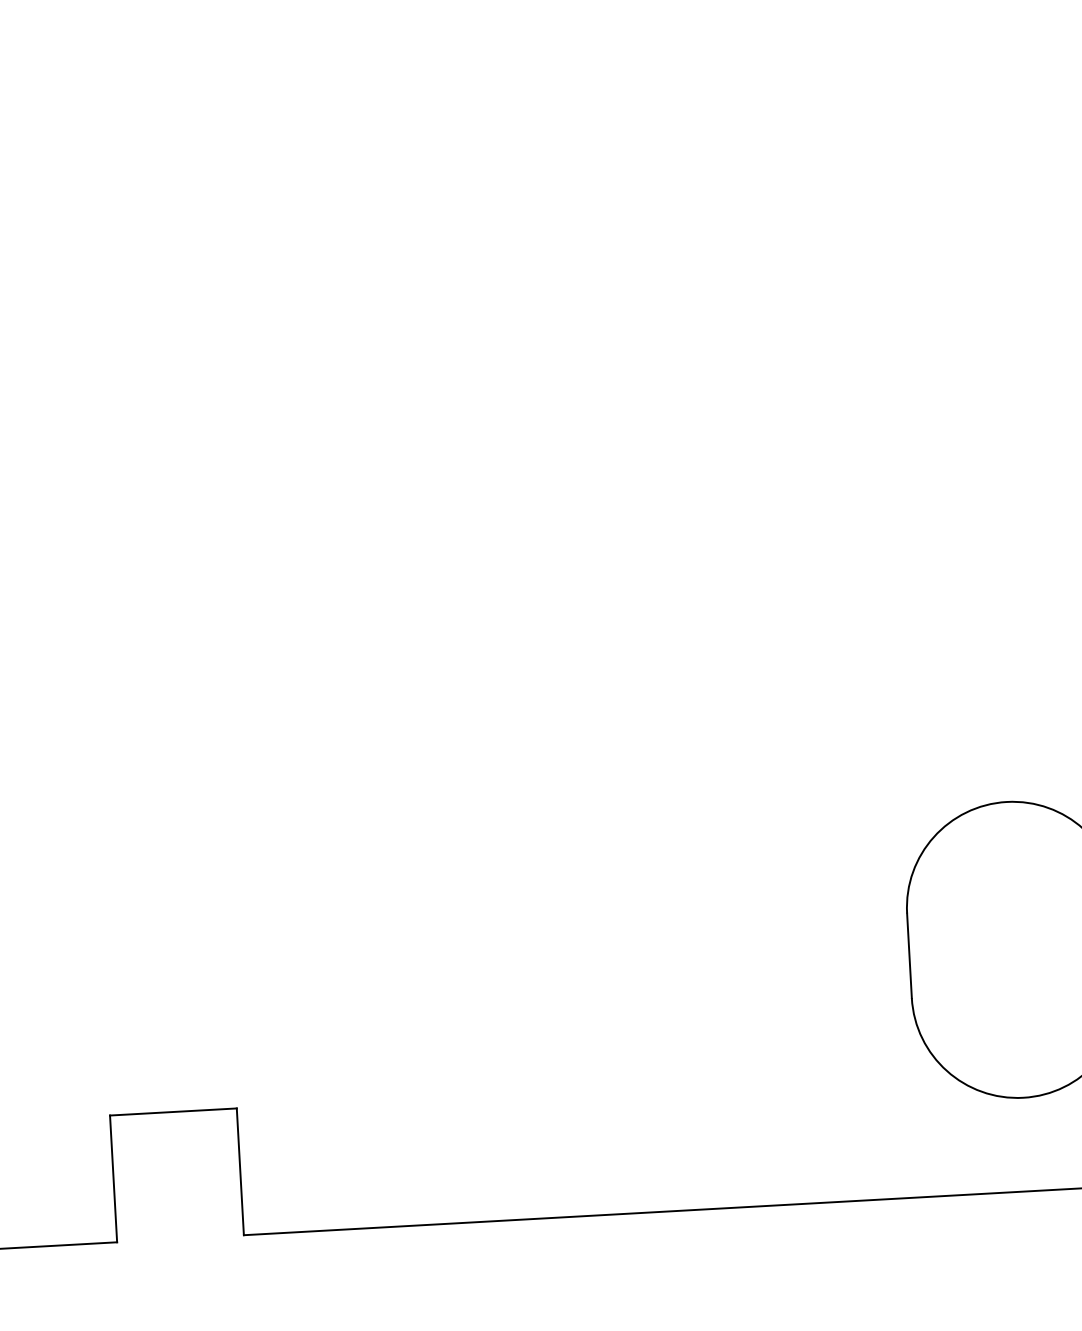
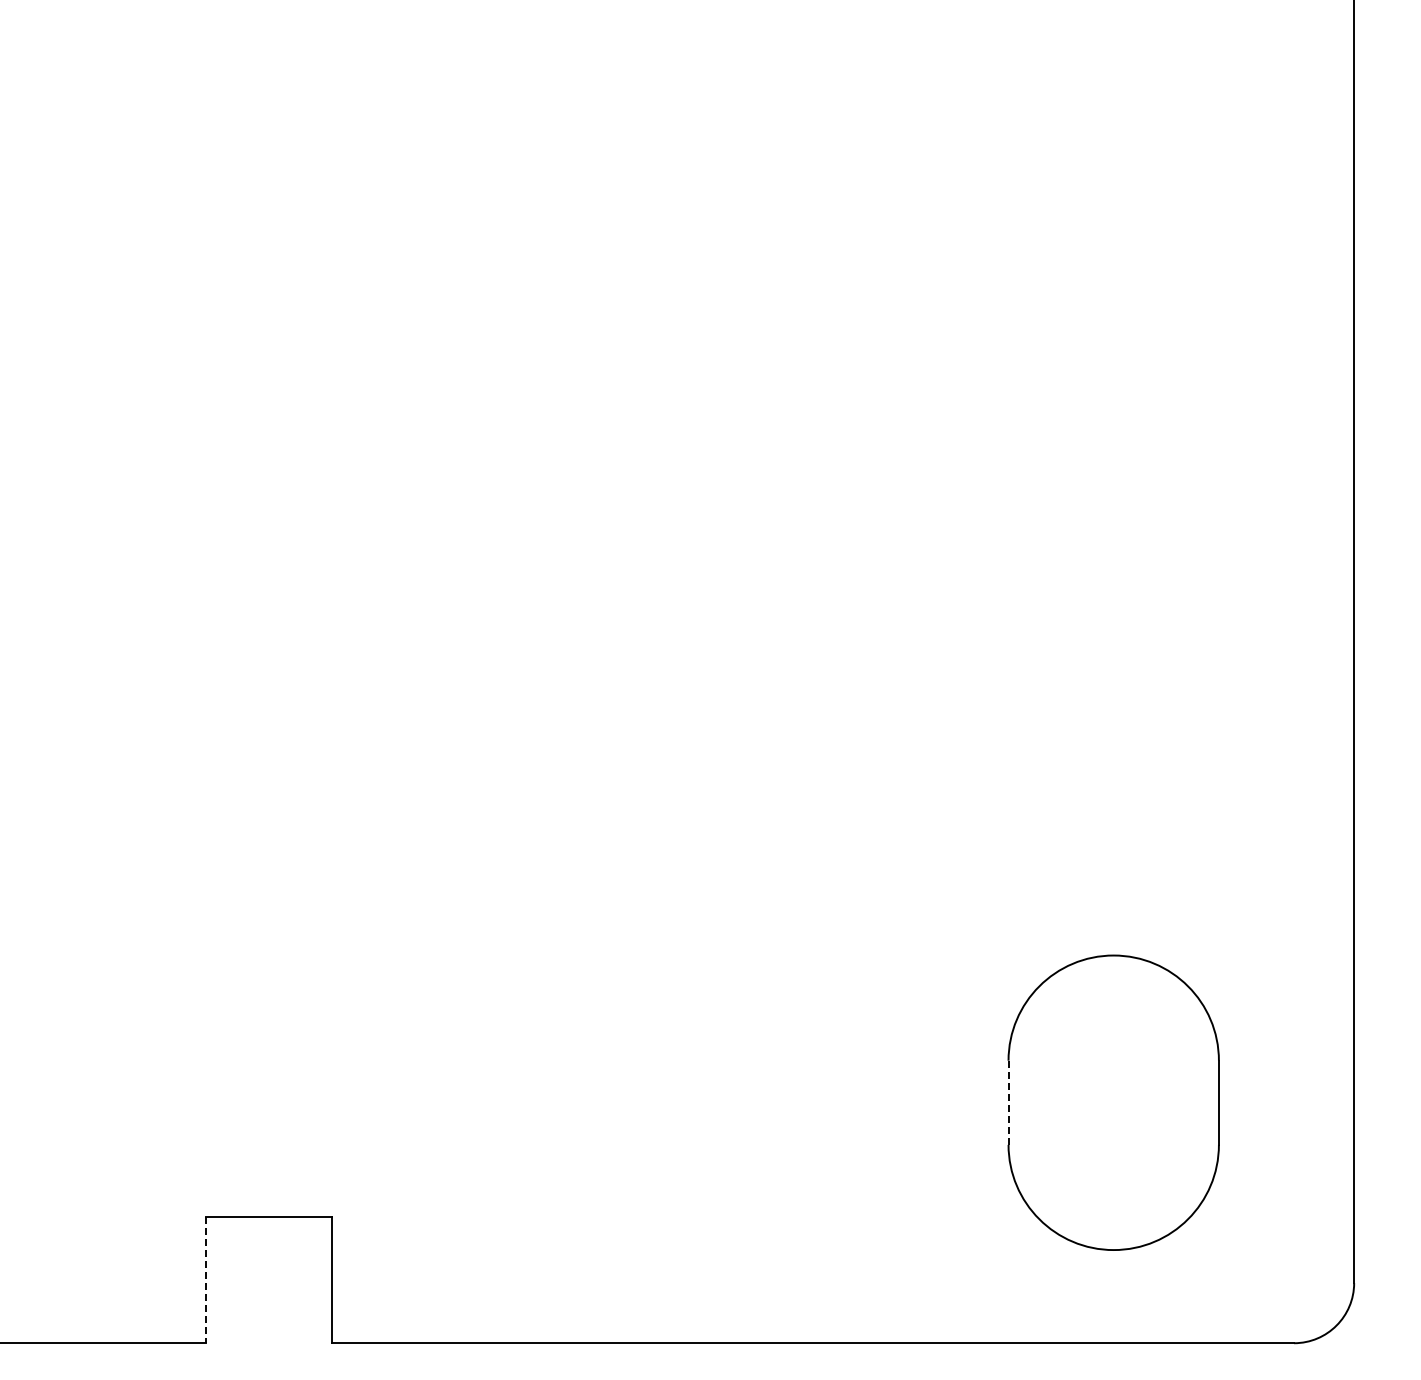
line: (909, 956) -> (1008, 1103), solid -> dashed
line: (114, 1179) -> (206, 1280), solid -> dashed

